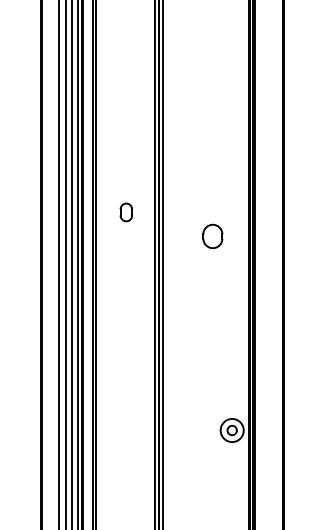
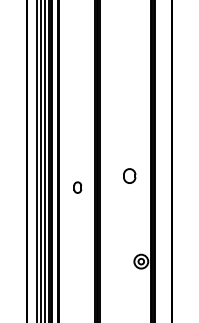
part: (125, 212) -> (77, 187), moved
part: (212, 235) -> (129, 175), moved

